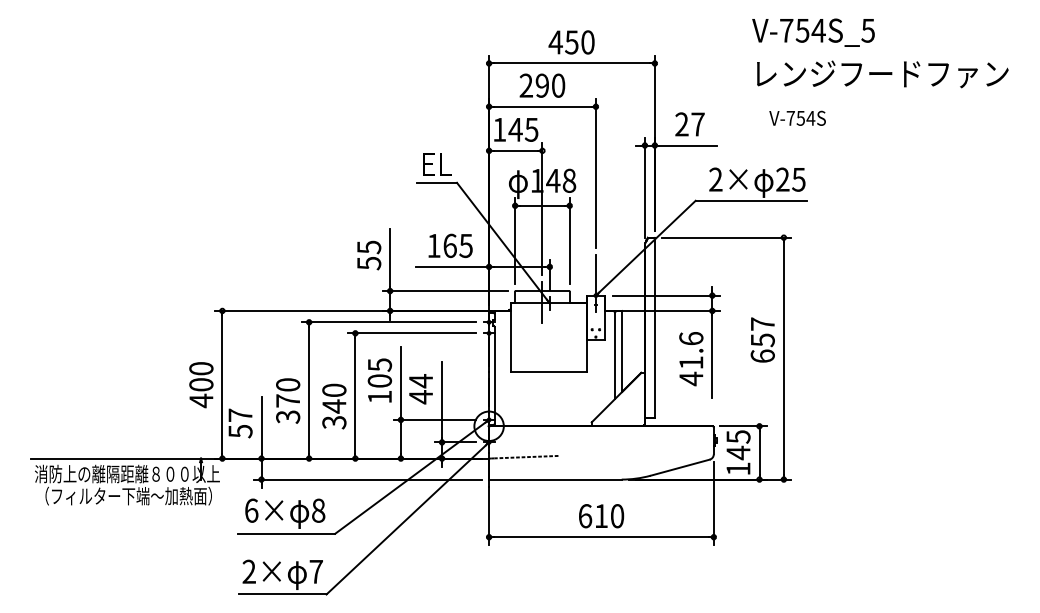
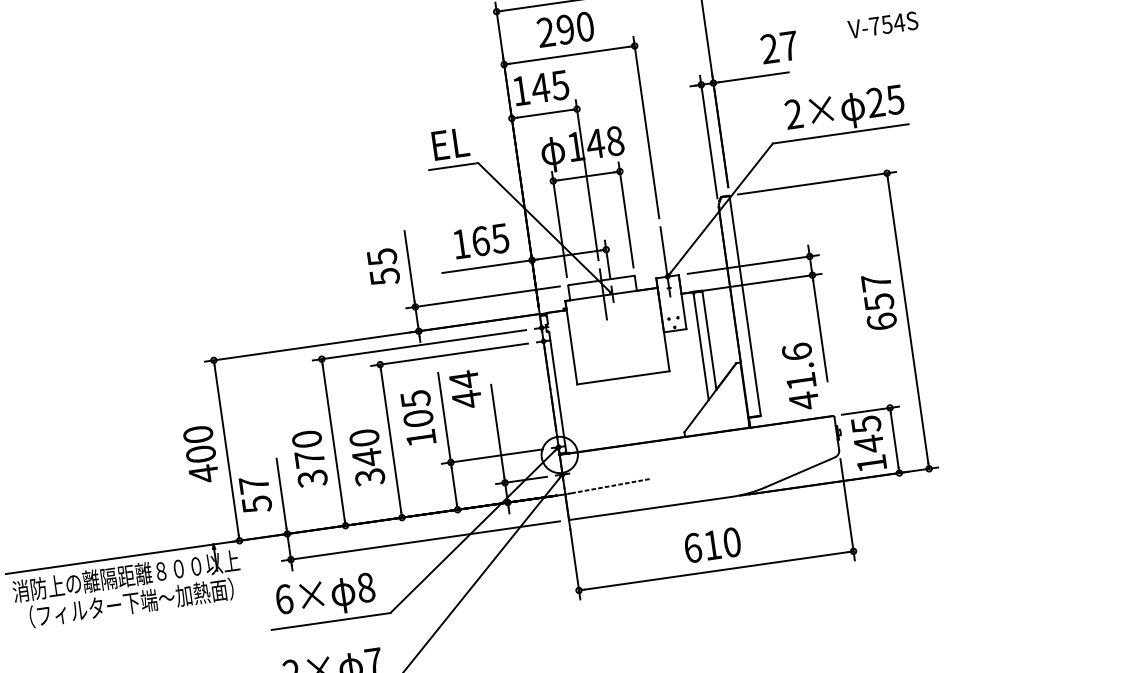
text: (689, 124) -> (778, 47), moved
text: (691, 359) -> (800, 377), moved
text: (420, 389) -> (465, 390), moved

